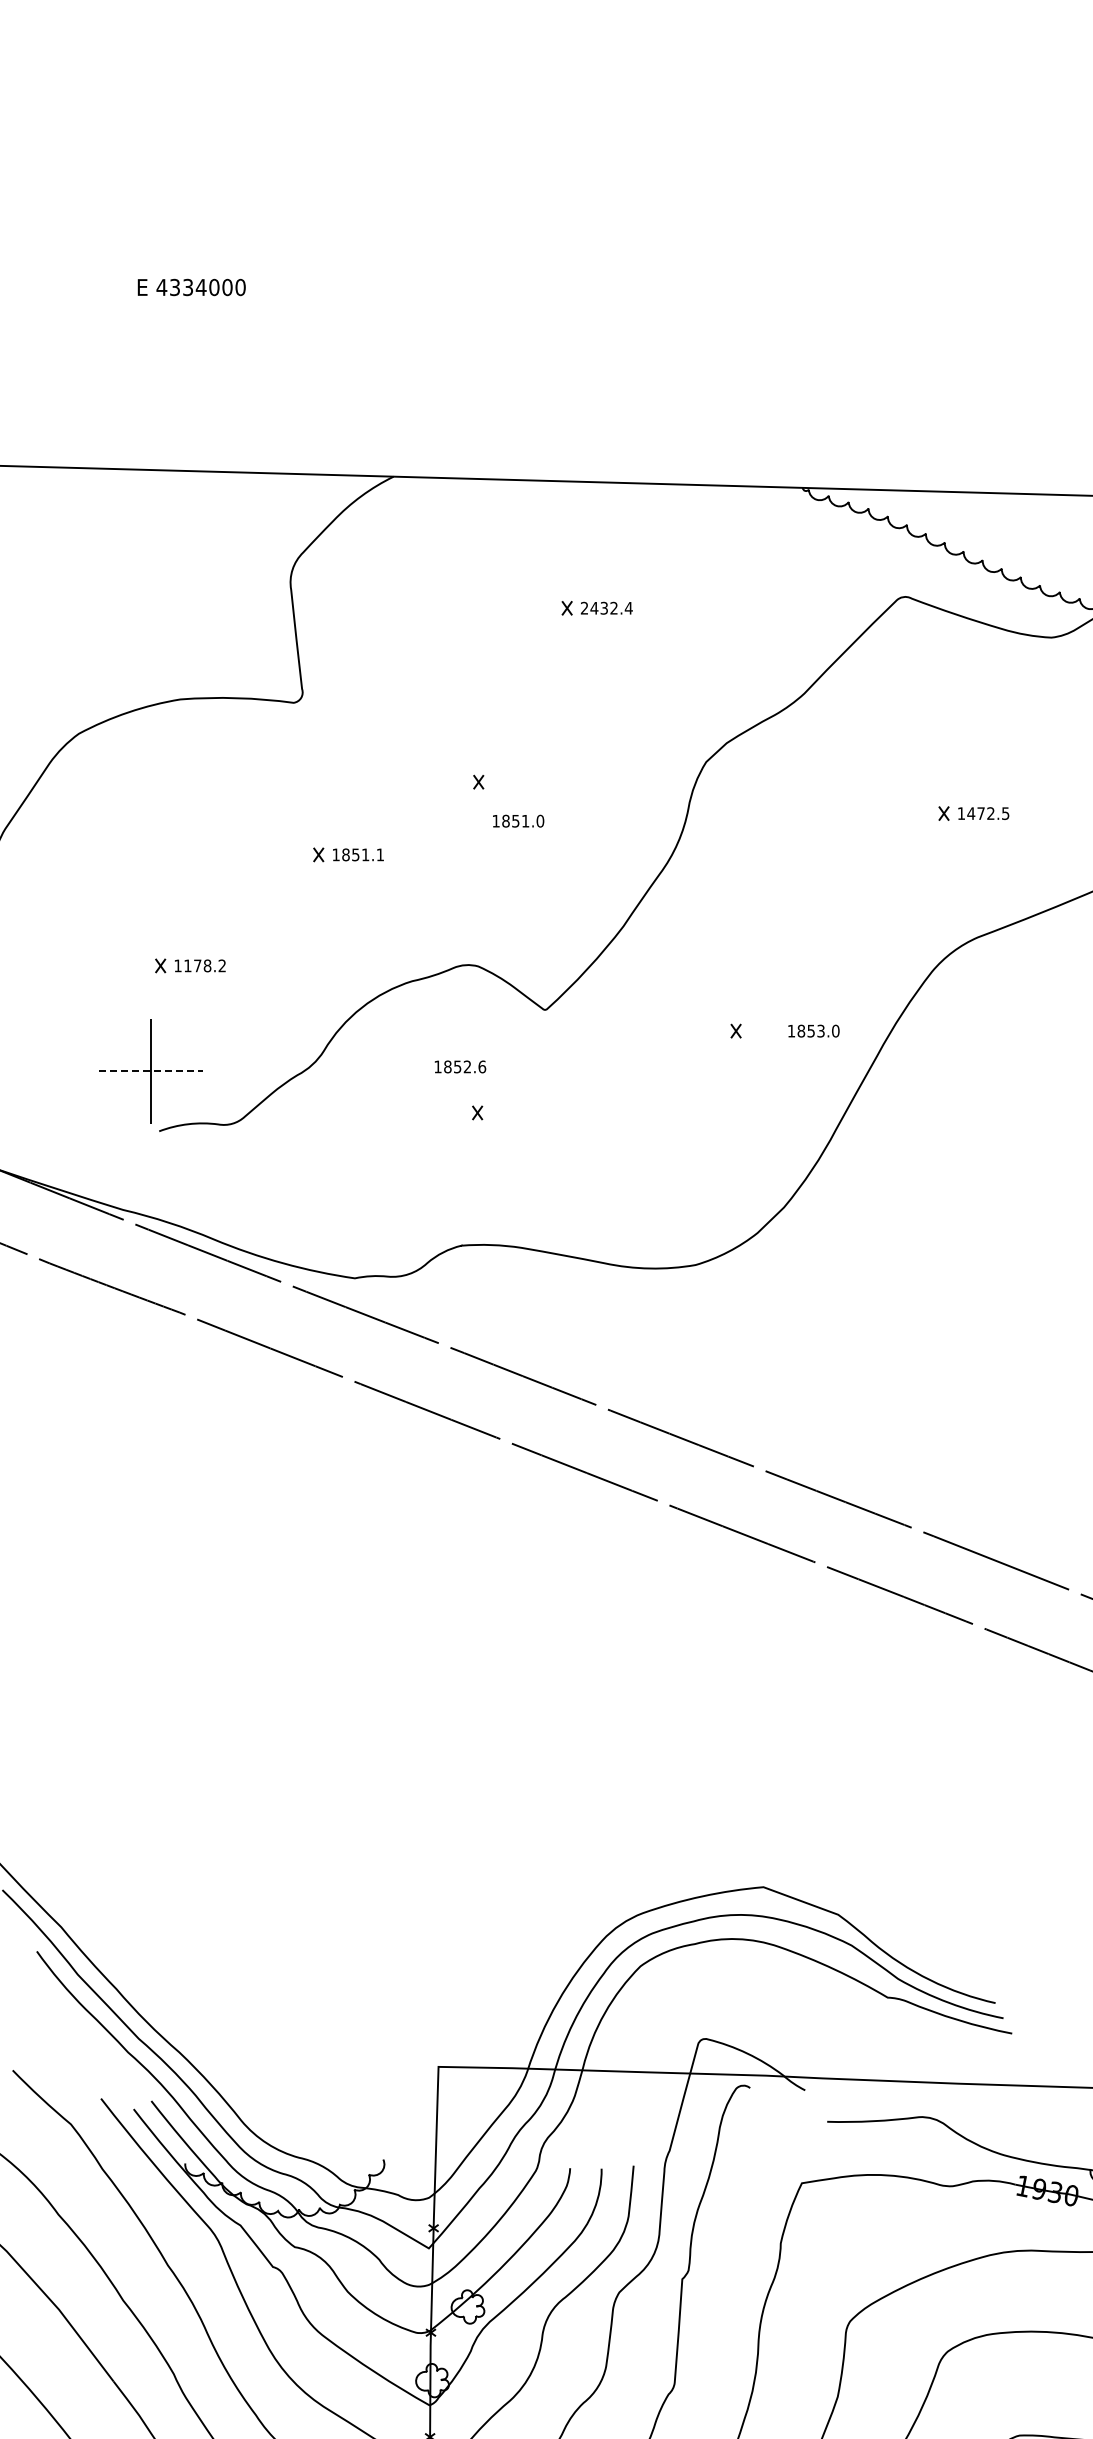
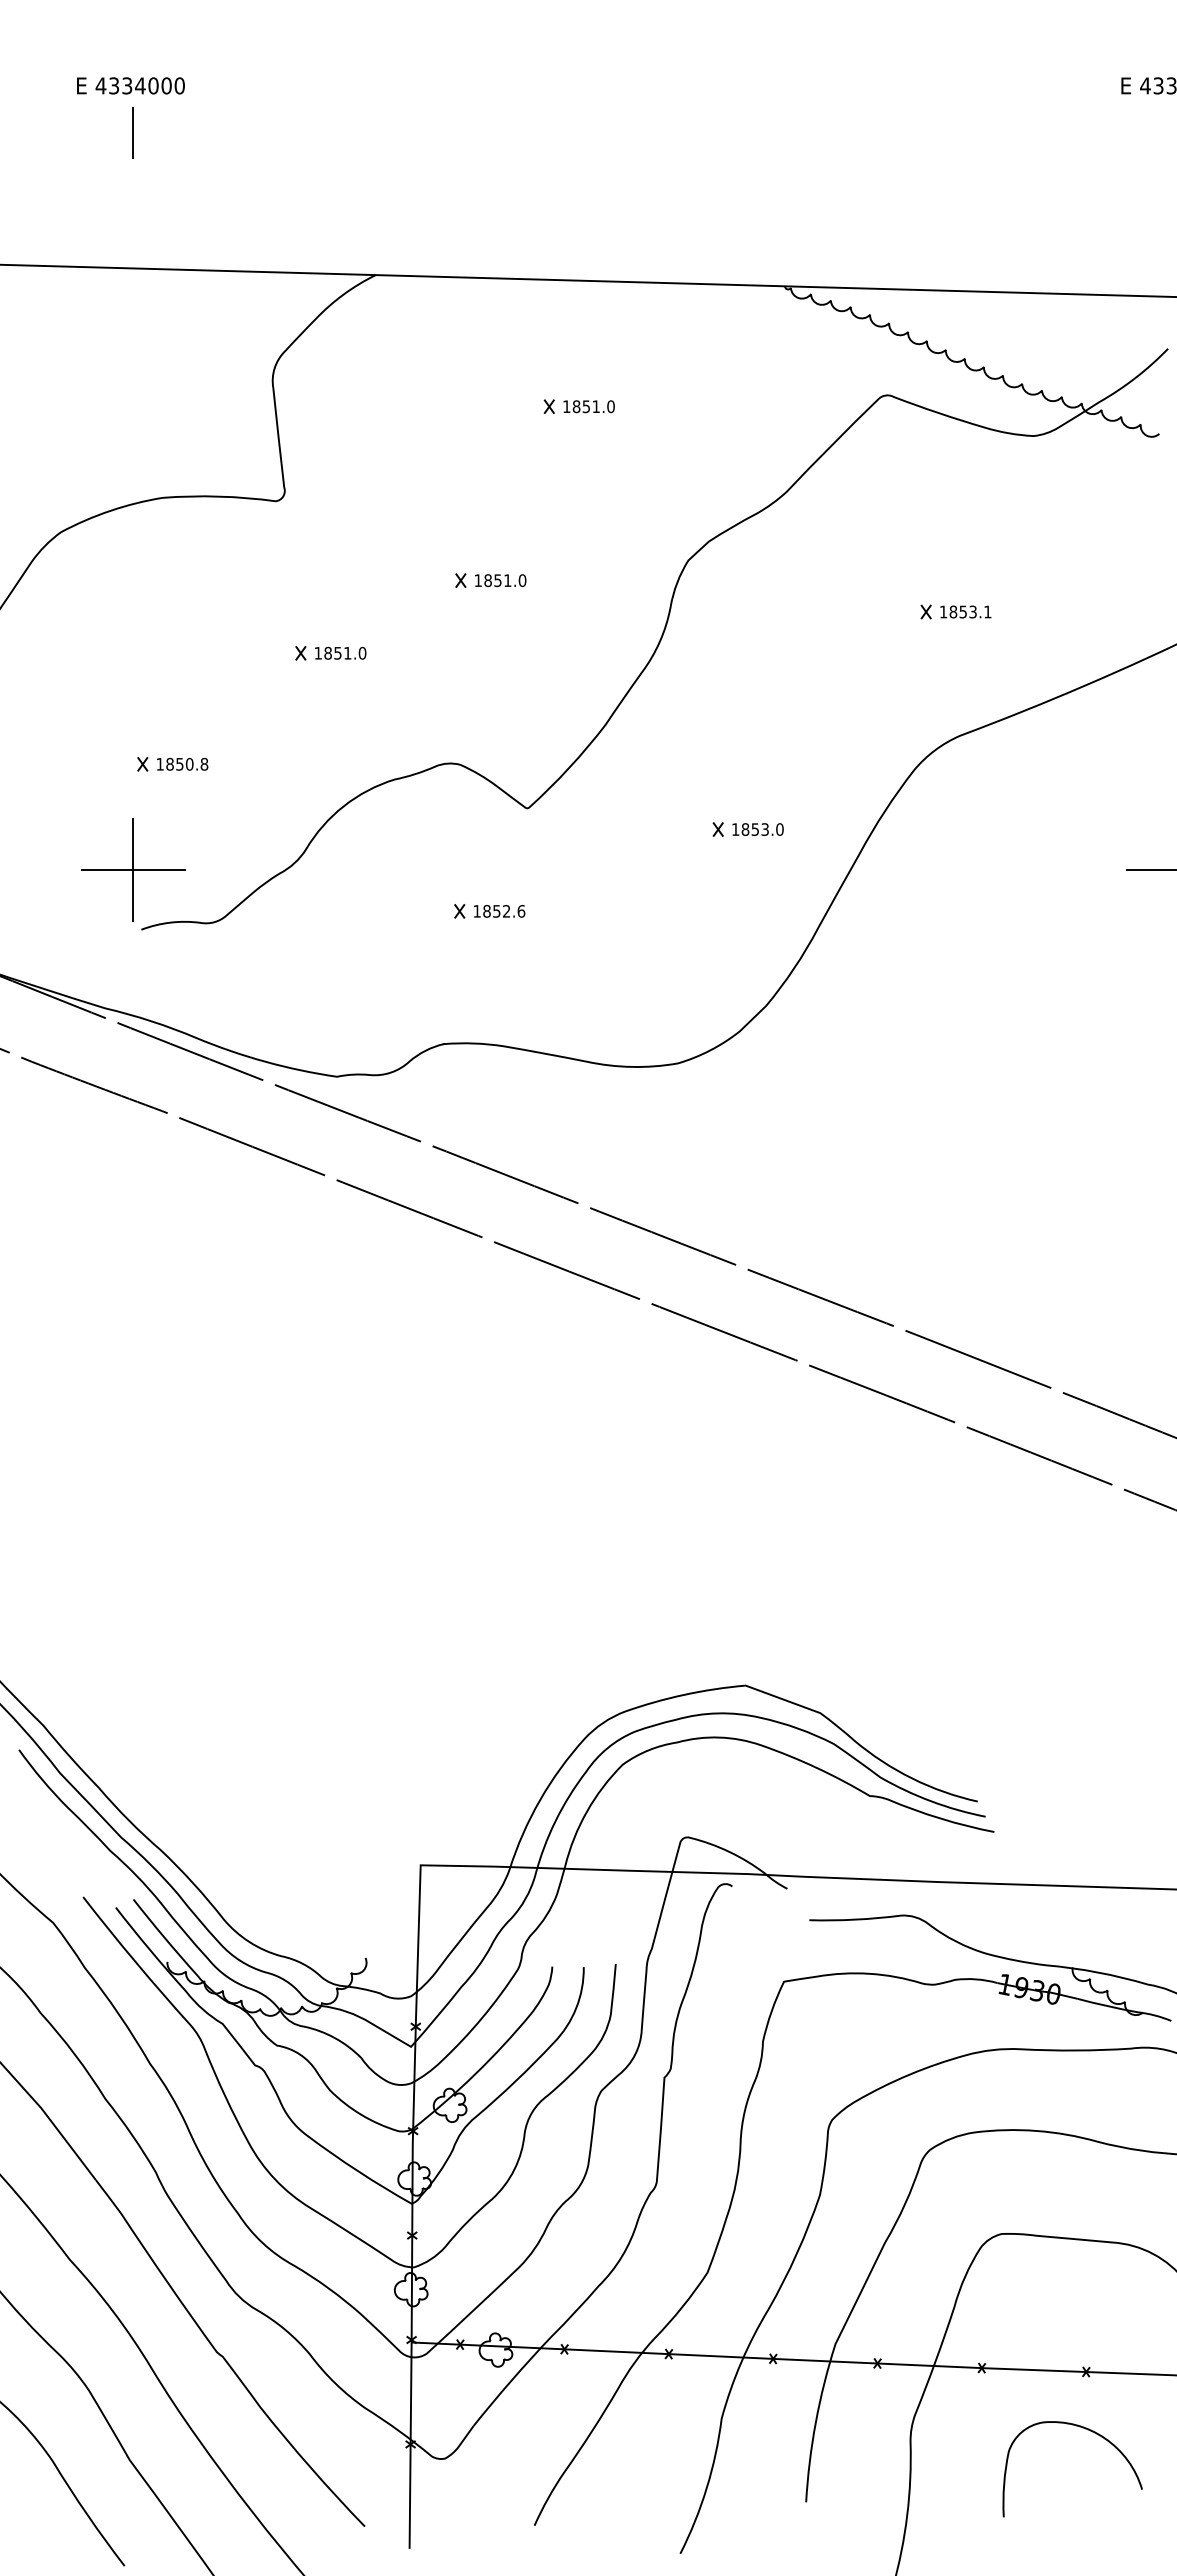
text: (191, 287) -> (130, 85), moved
line: (150, 334) -> (132, 132), added
text: (607, 608) -> (589, 406), 2432.4 -> 1851.0
text: (988, 813) -> (970, 611), 1472.5 -> 1853.1
text: (518, 821) -> (500, 580), moved
text: (380, 854) -> (362, 652), 1851.1 -> 1851.0
text: (205, 965) -> (187, 763), 1178.2 -> 1850.8
text: (813, 1031) -> (757, 829), moved
text: (460, 1067) -> (499, 911), moved
line: (151, 1071) -> (133, 869), dashed -> solid

